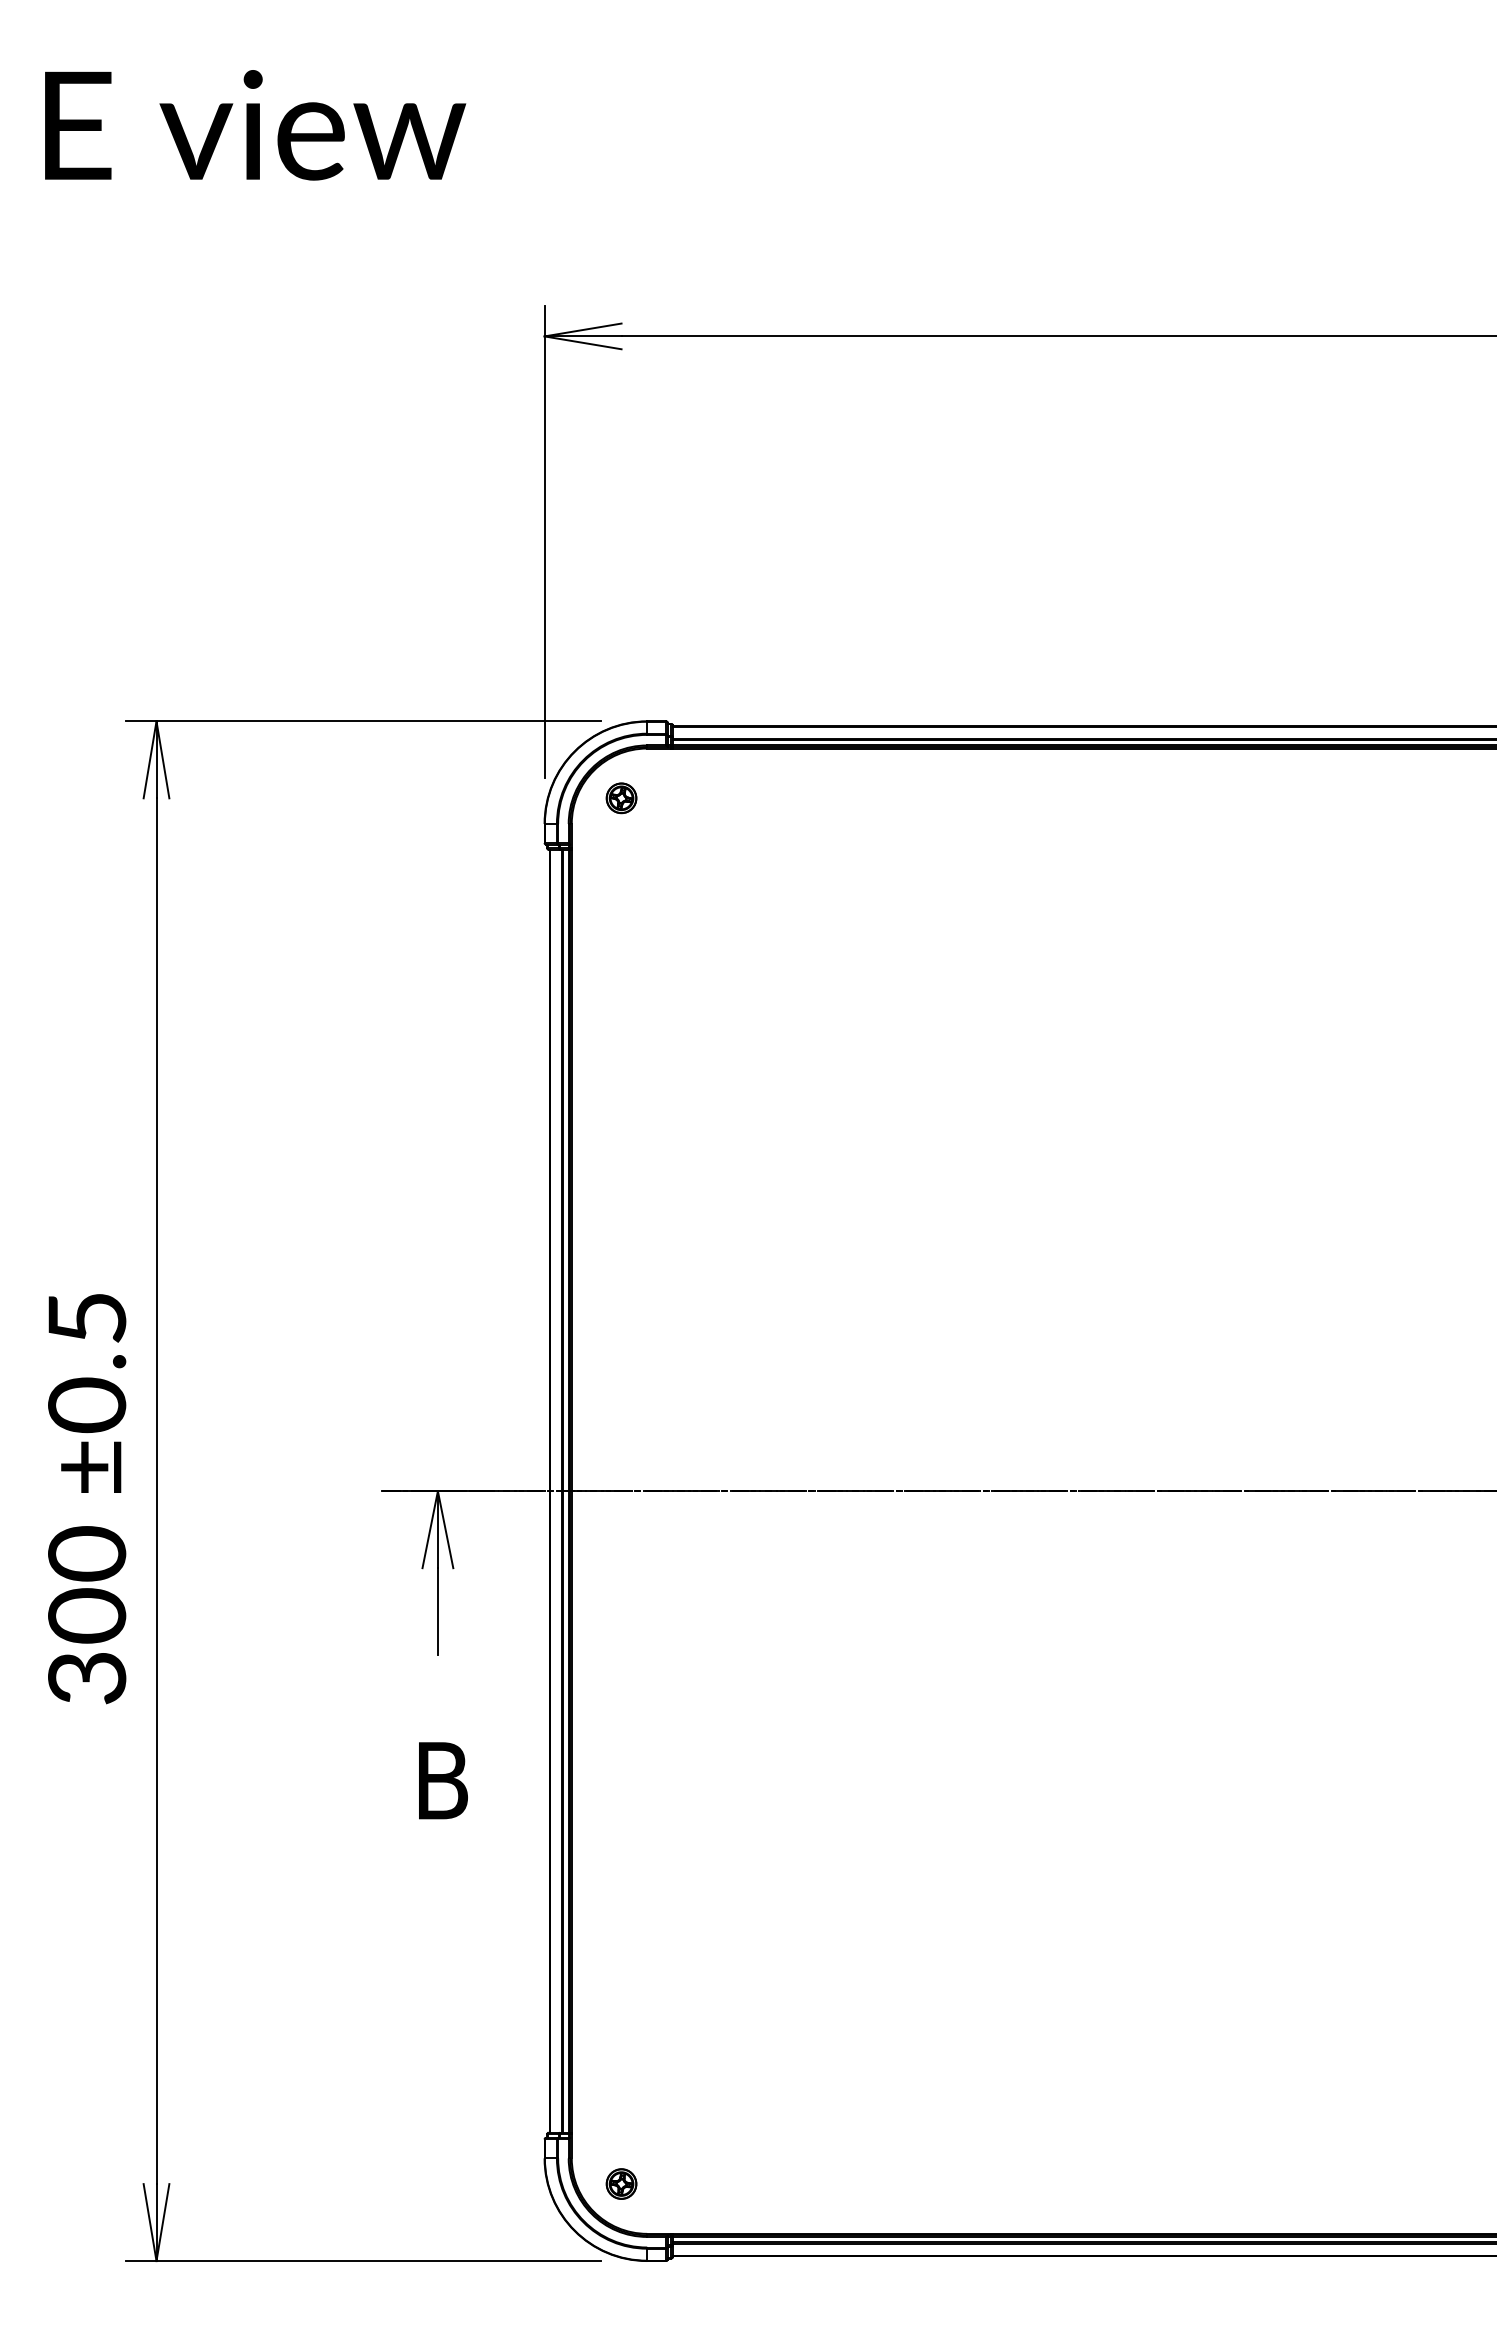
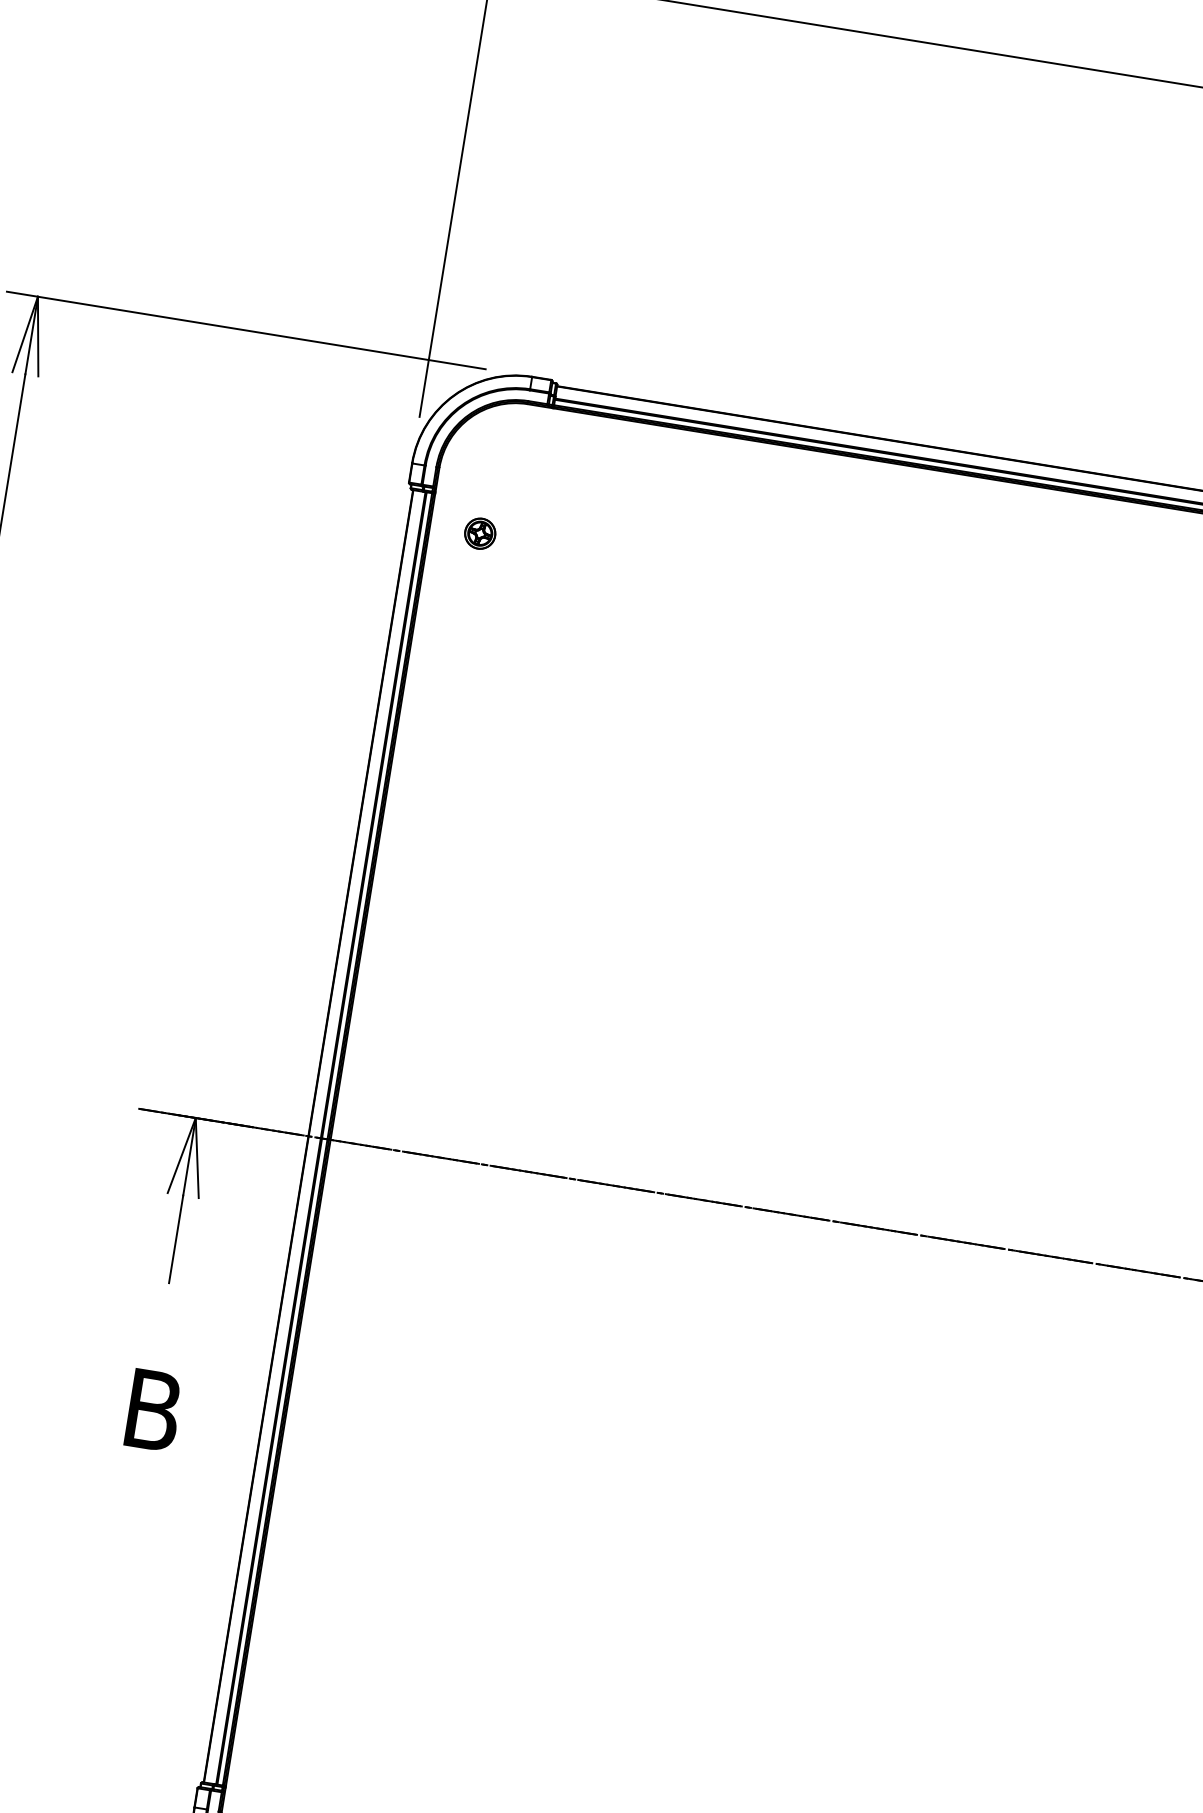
part: (621, 798) -> (480, 533), moved

